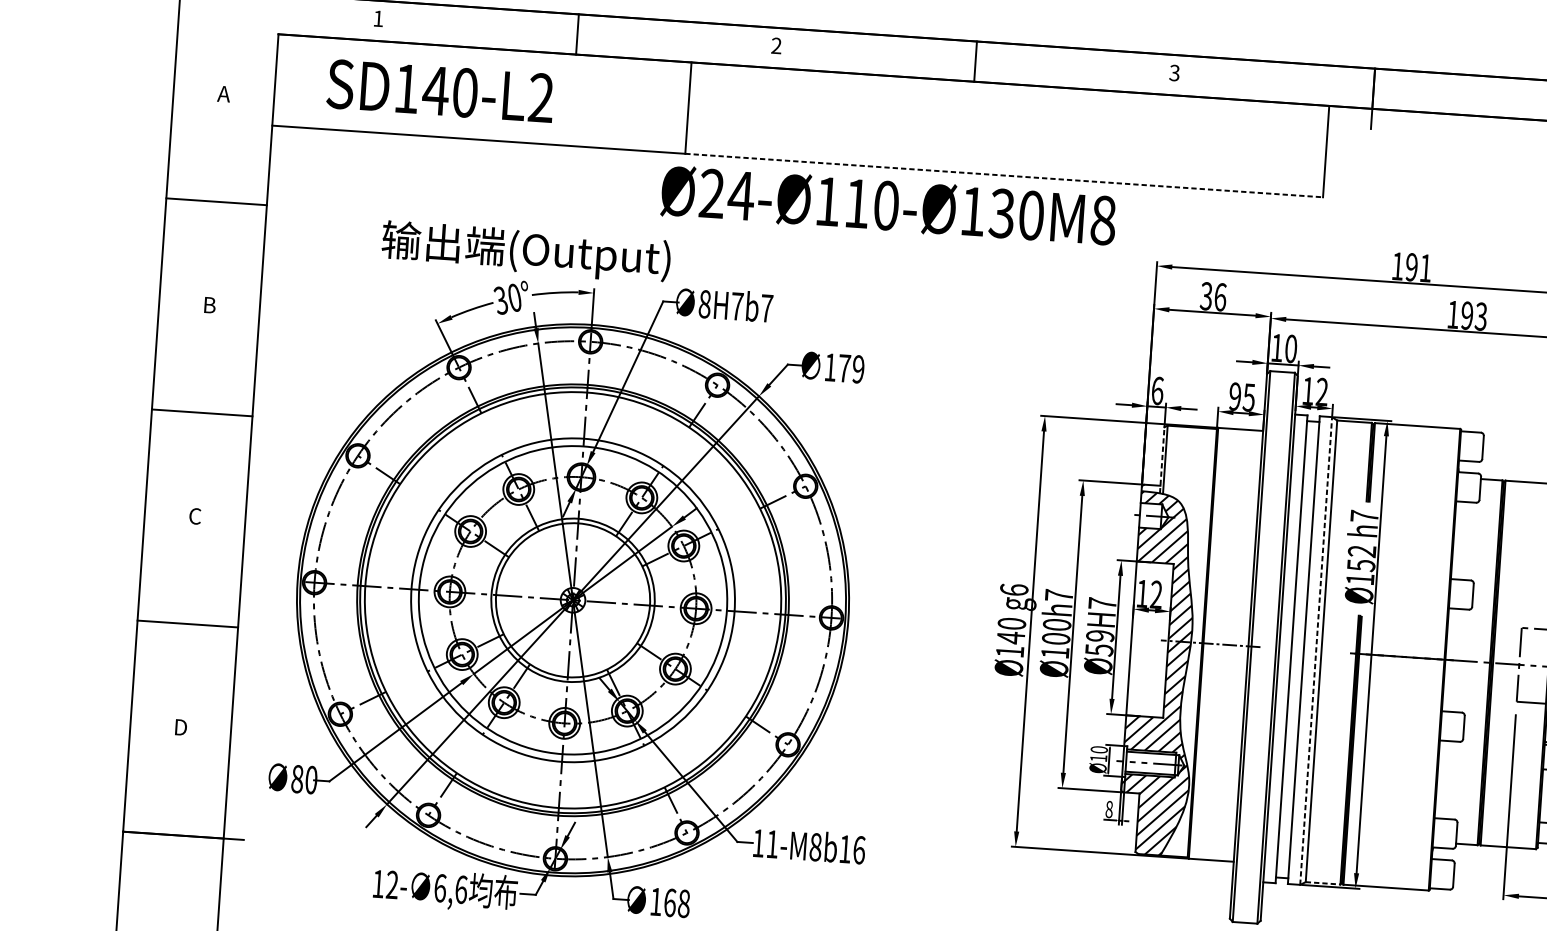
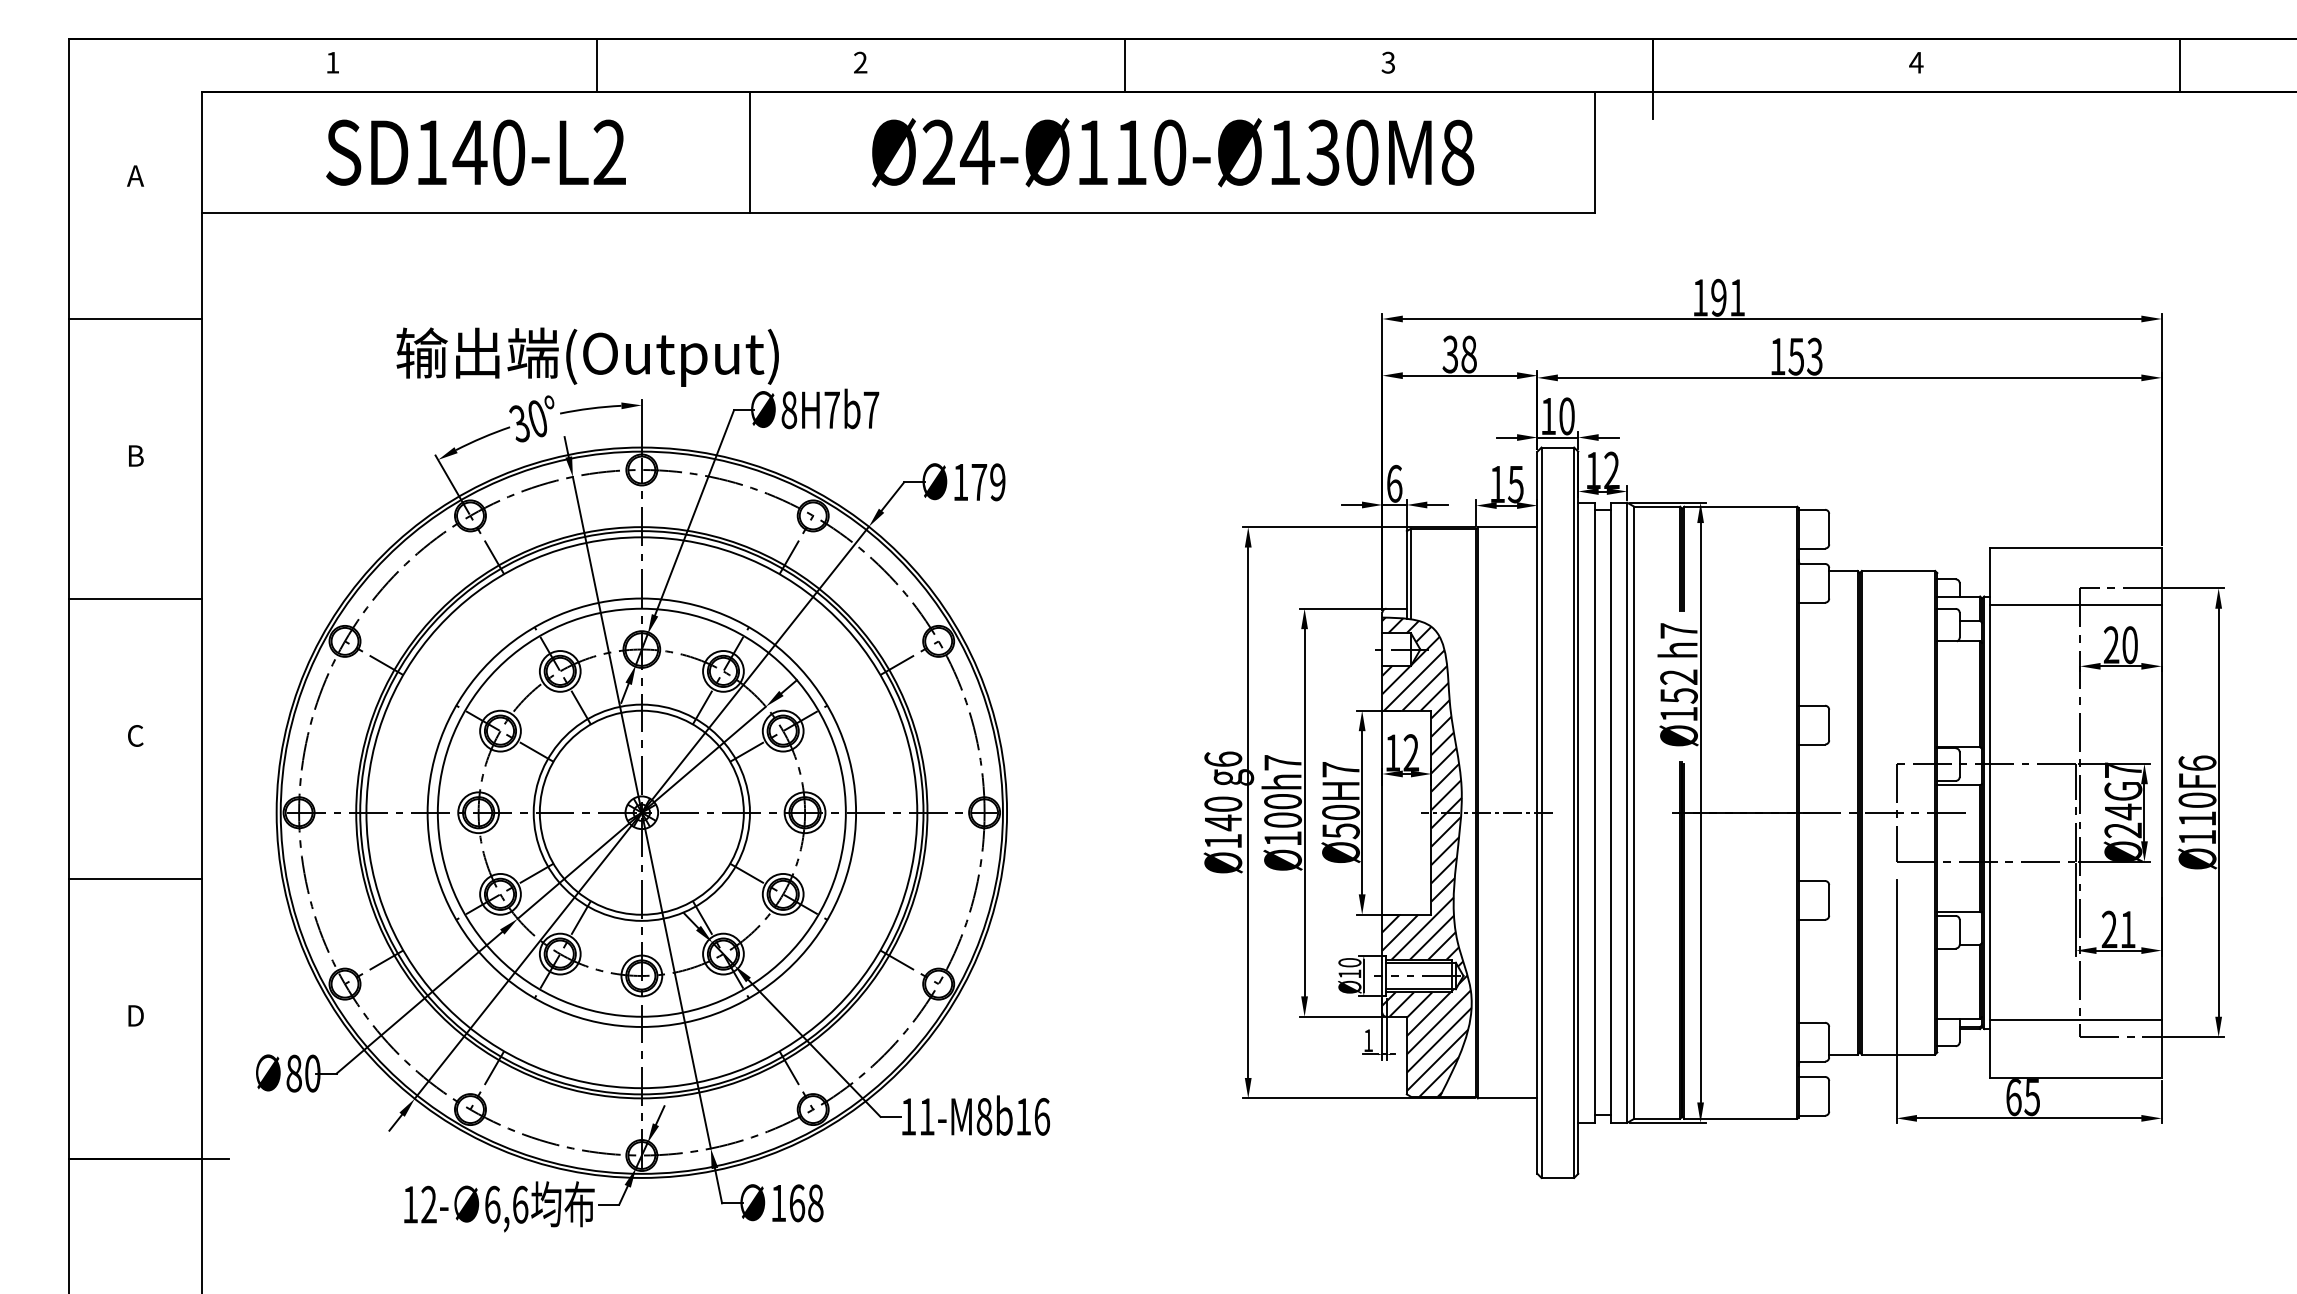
text: (440, 91) -> (475, 152), moved
line: (1004, 175) -> (1172, 213), dashed -> solid
text: (889, 205) -> (1173, 152), moved
text: (526, 251) -> (587, 356), moved
text: (1220, 297) -> (1468, 354), 36 -> 38
text: (1466, 315) -> (1795, 356), 193 -> 153
text: (1234, 396) -> (1496, 484), 95 -> 15
line: (1161, 459) -> (1406, 574), dashed -> solid
text: (1099, 636) -> (1340, 812), Ø59 -> Ø50
line: (1316, 650) -> (1627, 812), dashed -> solid
text: (1109, 809) -> (1368, 1040), 8 -> 1
line: (1323, 883) -> (1657, 1118), dashed -> solid

